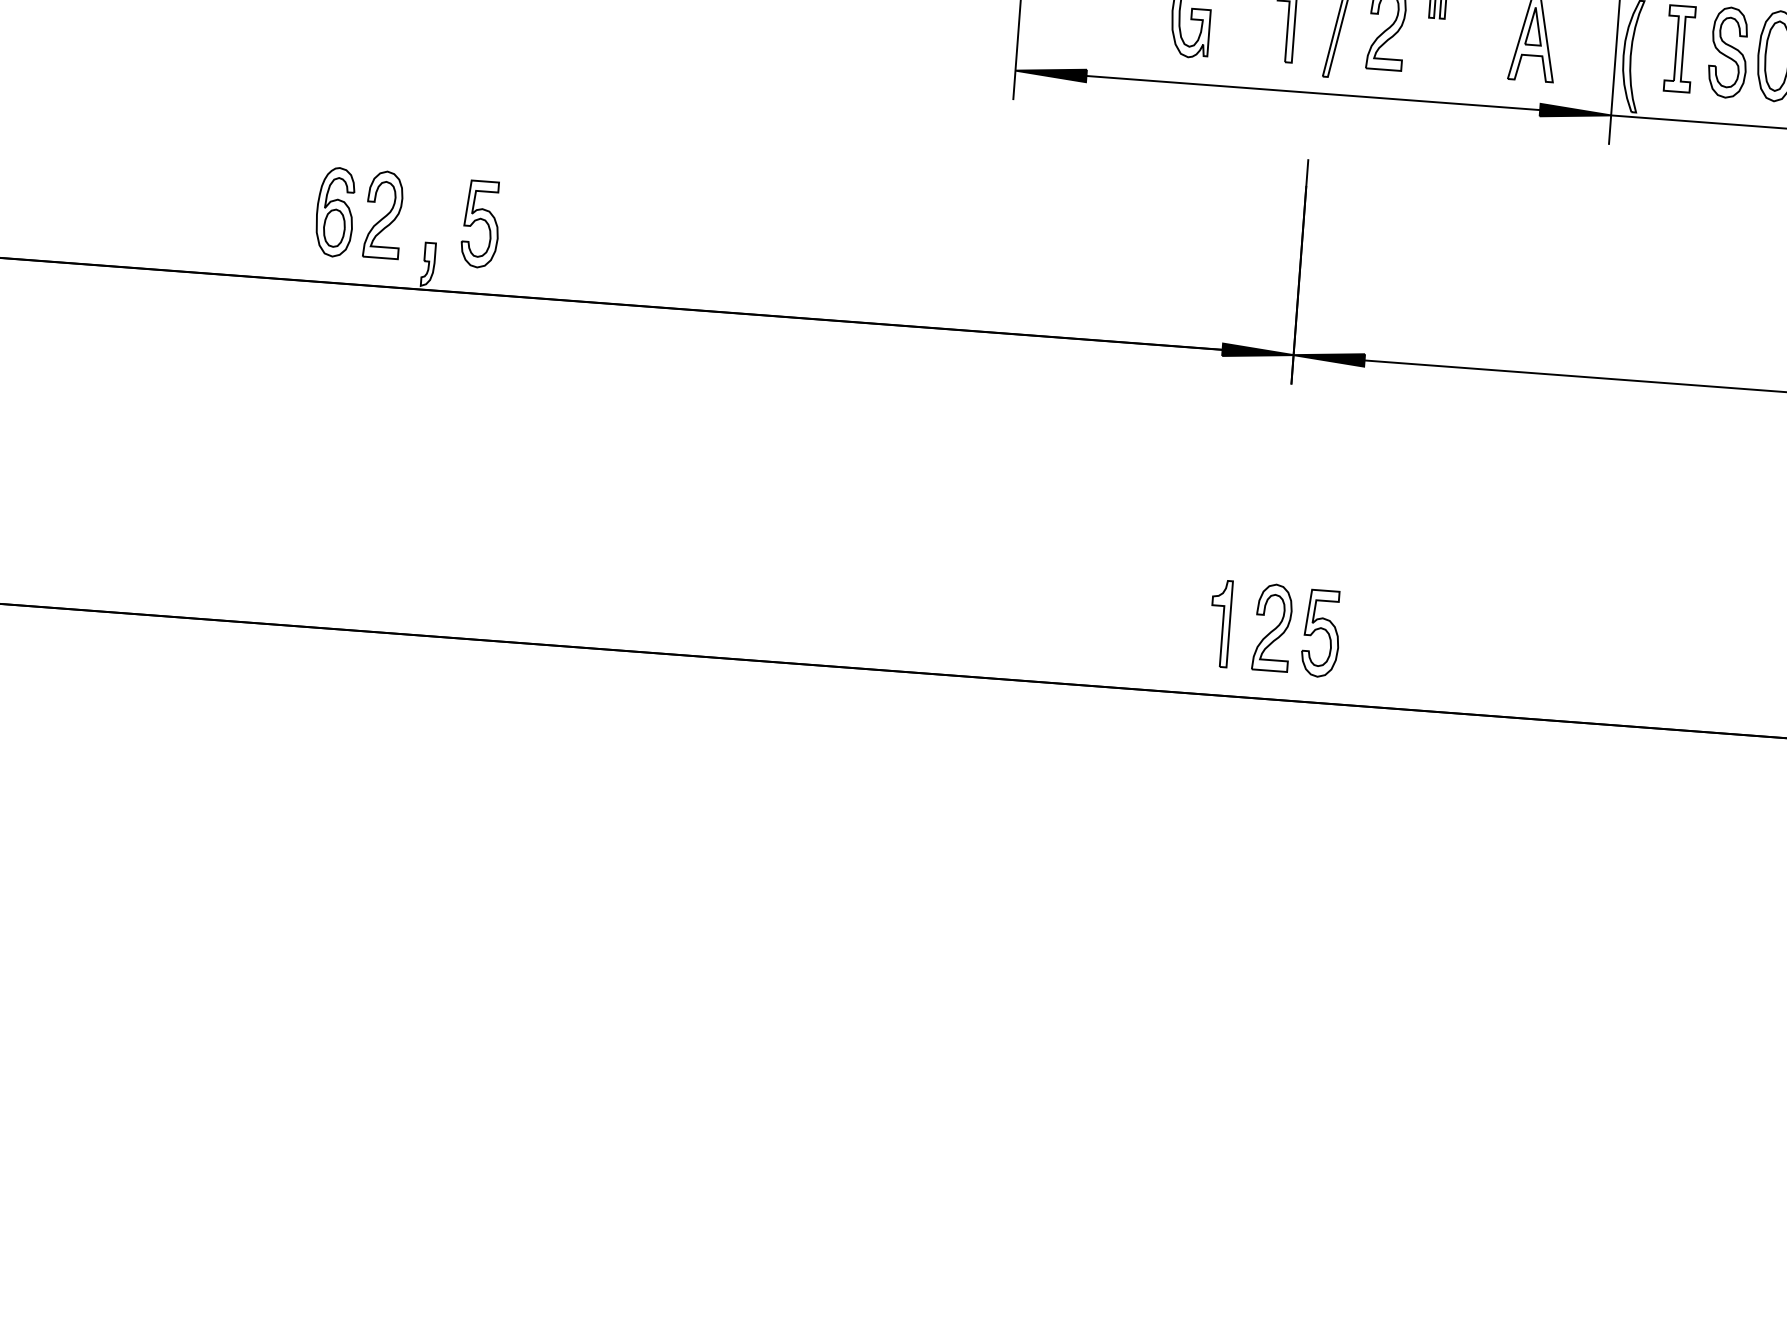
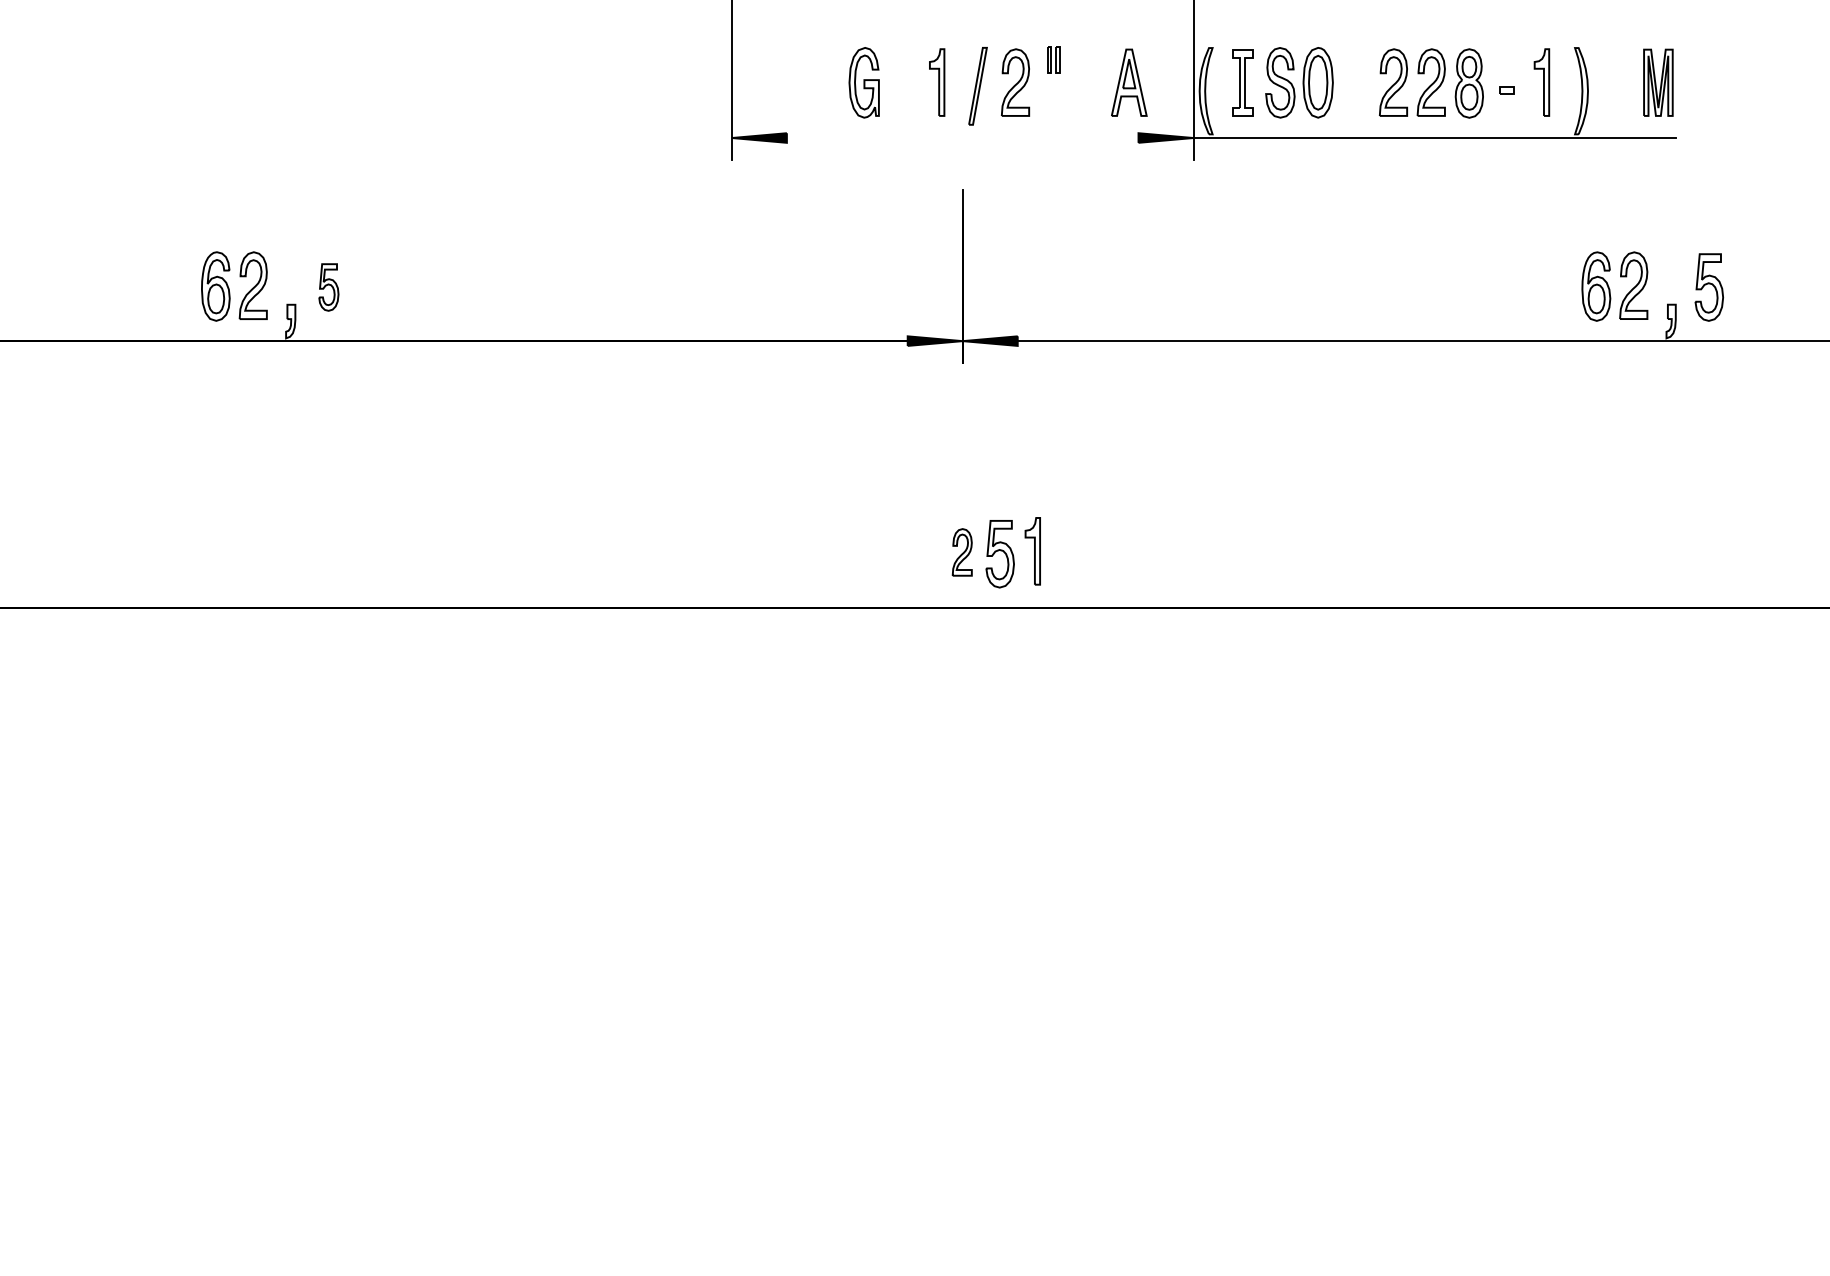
line: (1312, 93) -> (962, 138), removed
part: (480, 224) -> (328, 287), size x0.7
part: (1219, 623) -> (1032, 551), moved
part: (1271, 627) -> (961, 552), size x0.7

